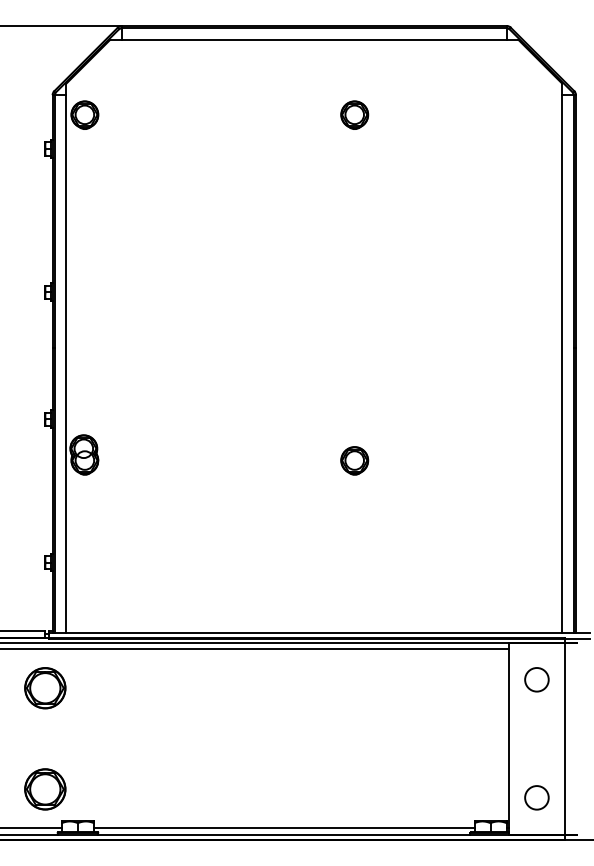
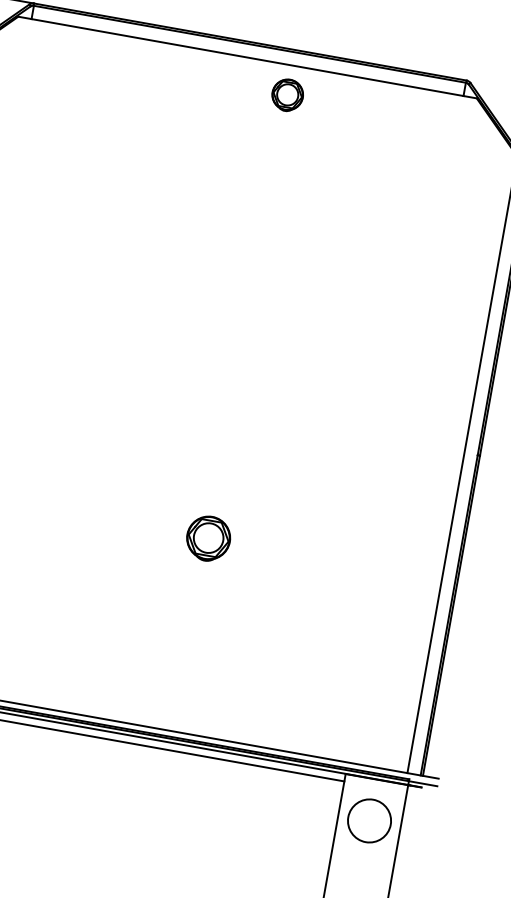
part: (354, 114) -> (287, 94), moved
part: (354, 460) -> (208, 538), size x1.4
circle: (536, 679) -> (369, 820), size x1.6

